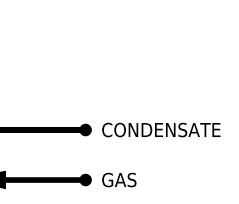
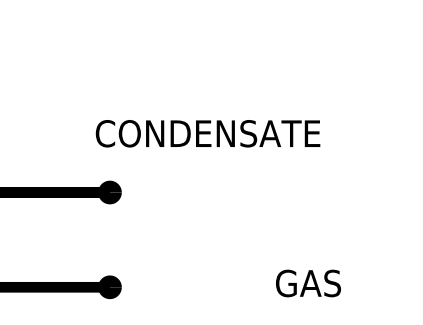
text: (161, 129) -> (208, 132), moved
text: (119, 179) -> (308, 282), moved

